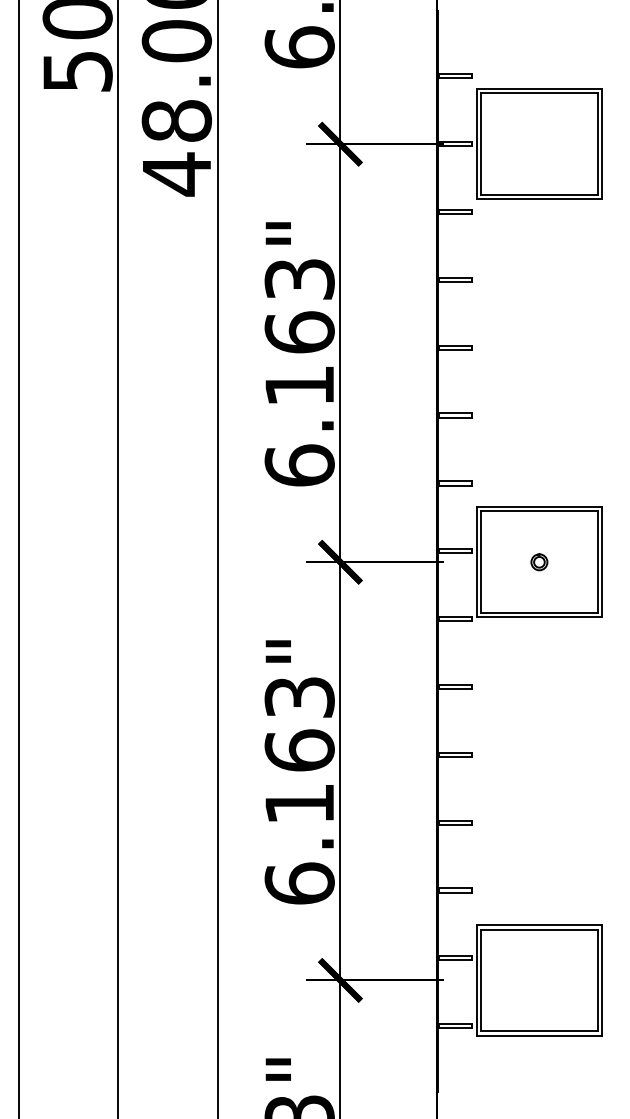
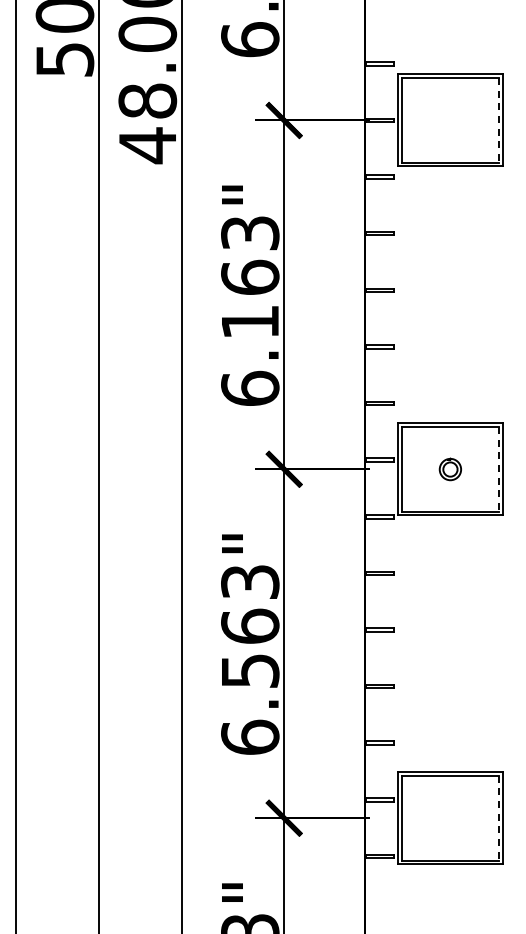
line: (597, 144) -> (498, 120), solid -> dashed
part: (538, 561) -> (449, 468), size x1.6
line: (597, 562) -> (498, 469), solid -> dashed
text: (300, 803) -> (250, 670), 6.163" -> 6.563"
line: (597, 980) -> (498, 818), solid -> dashed

